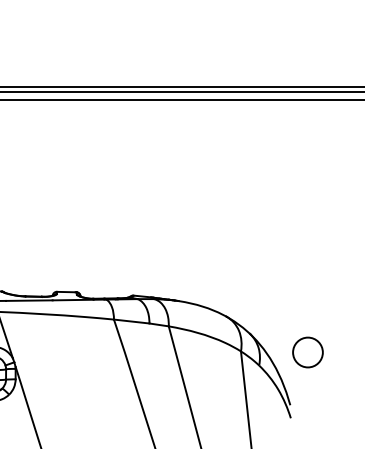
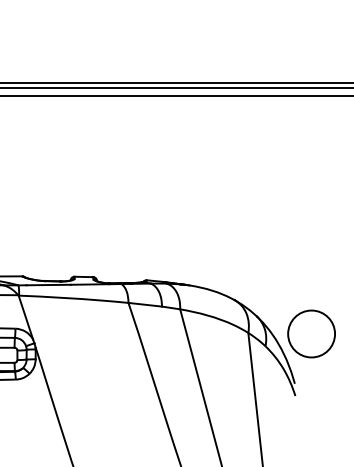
circle: (307, 351) -> (311, 333), size x1.67

